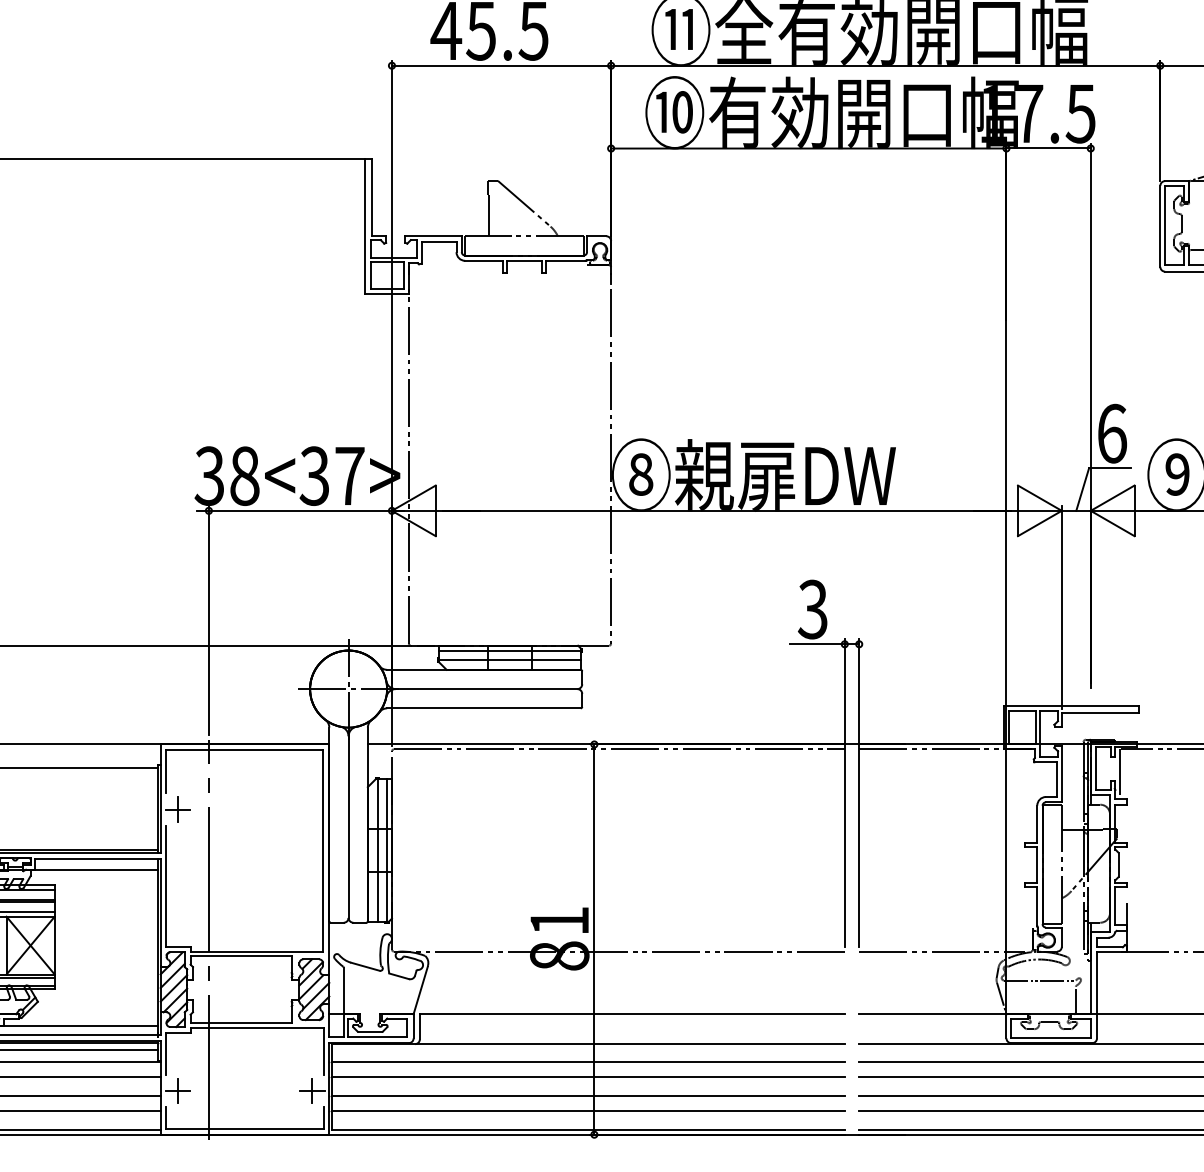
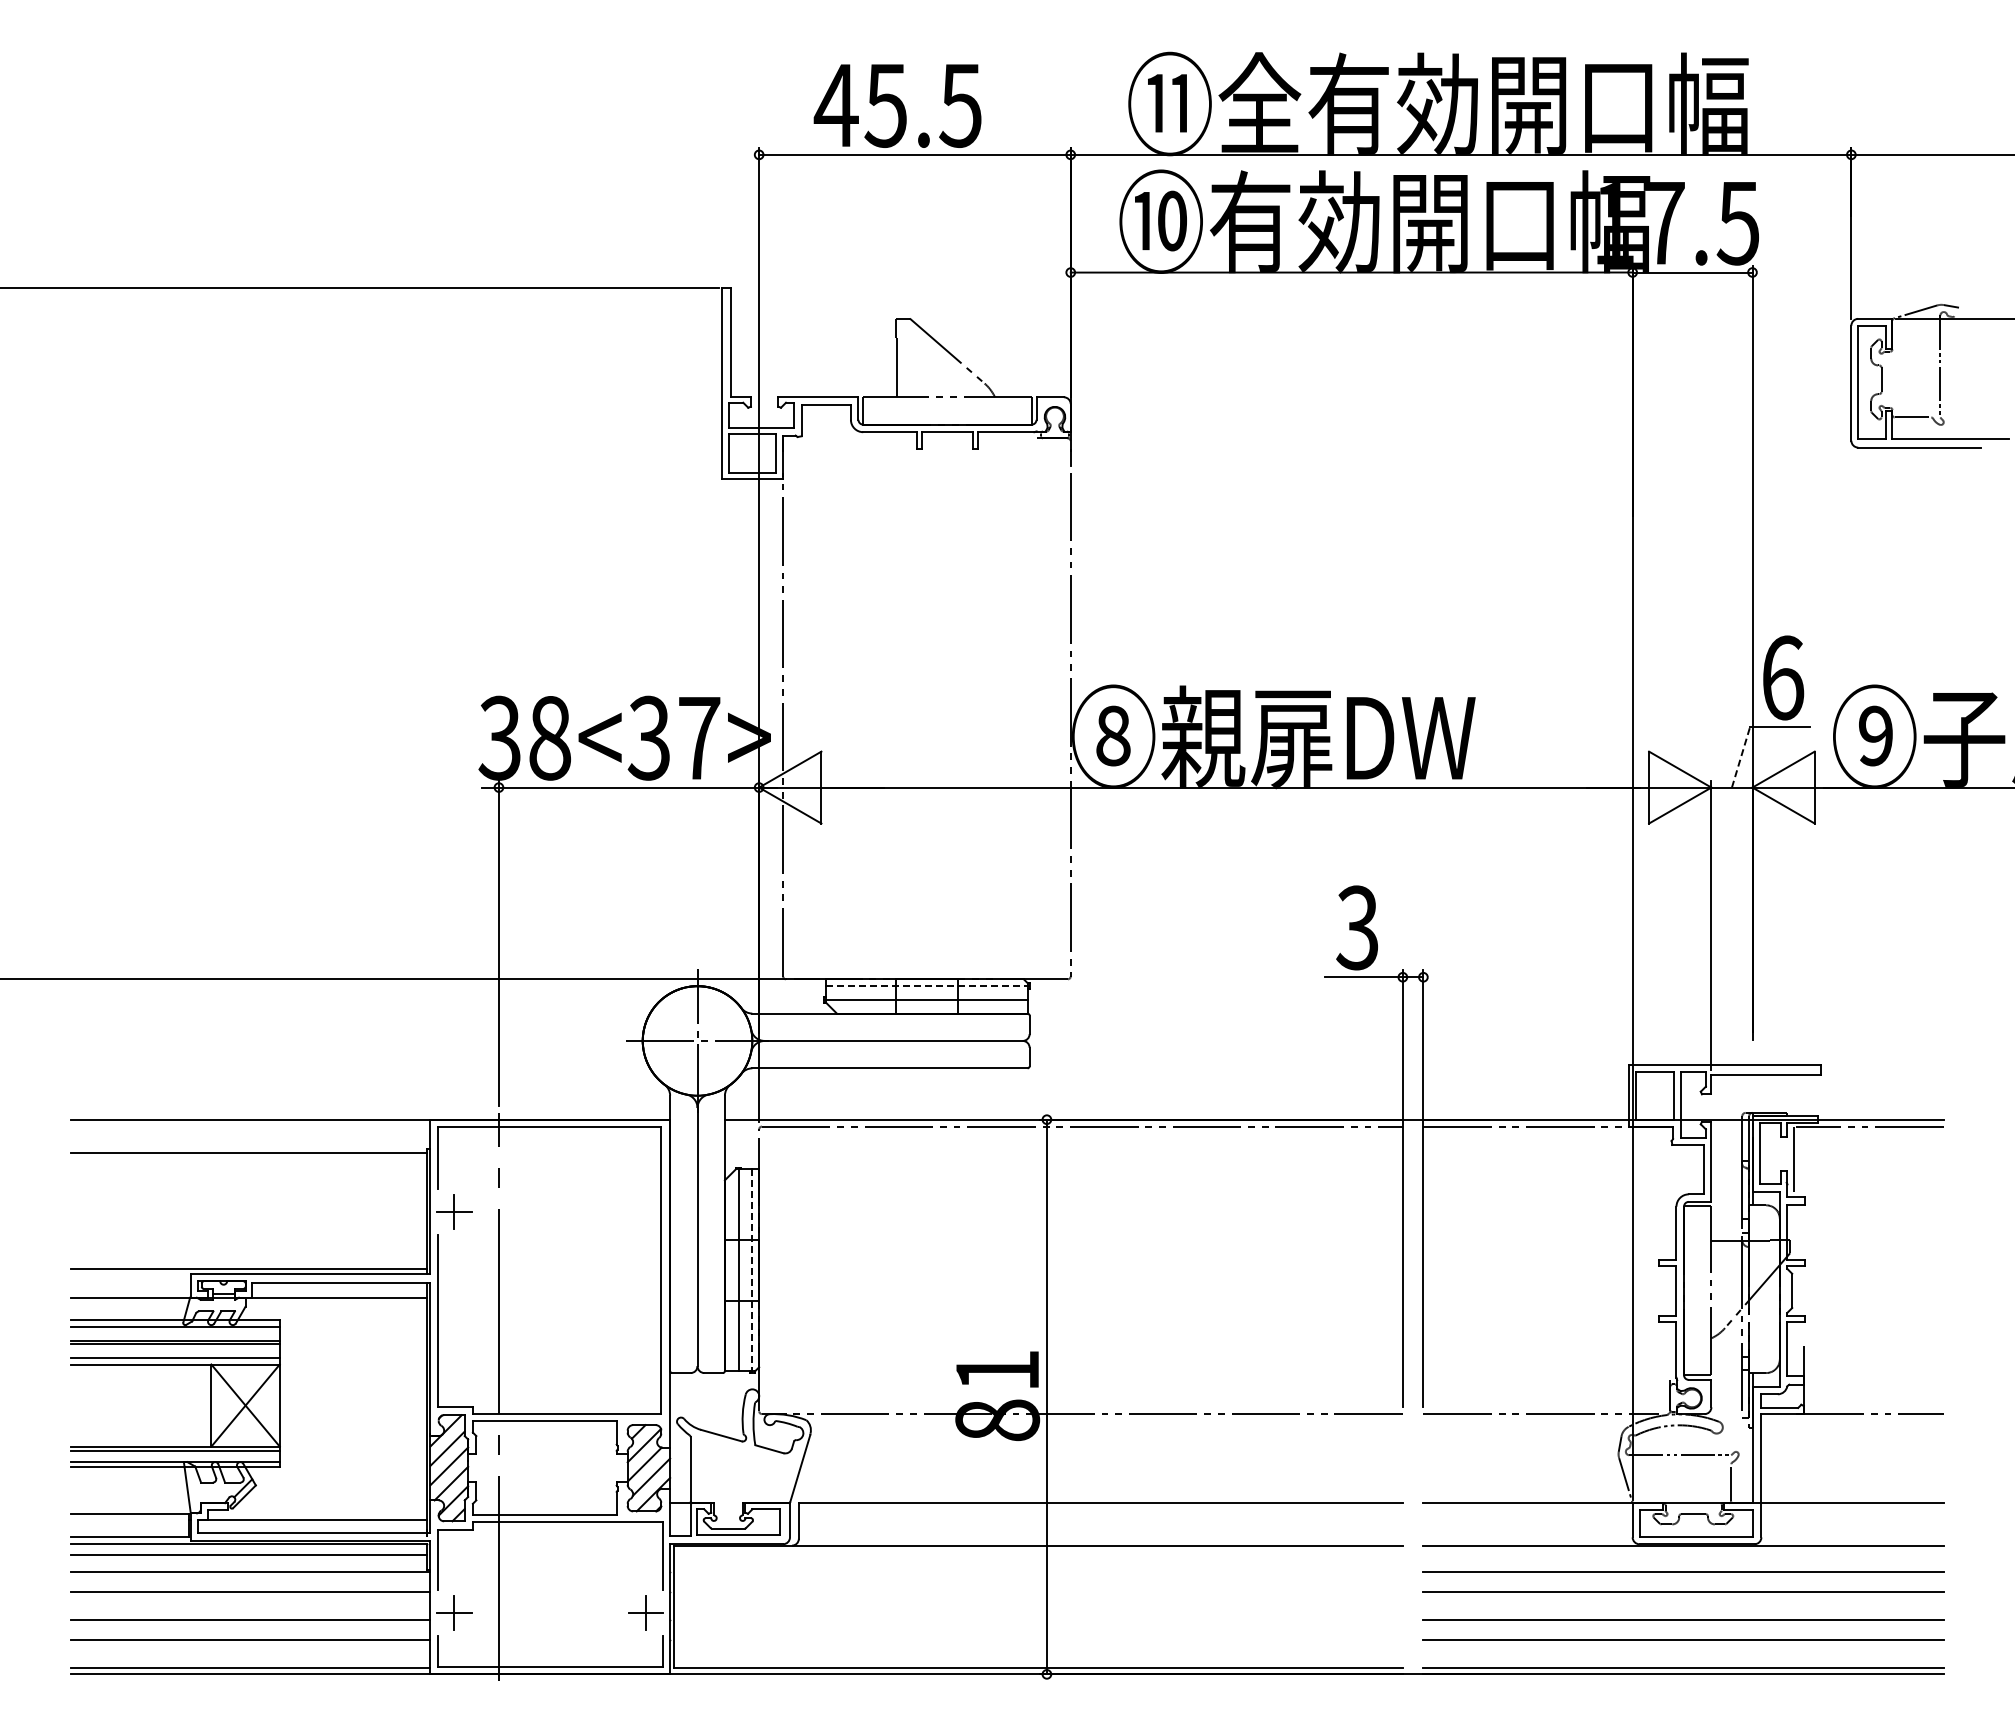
line: (1083, 488) -> (1741, 756), solid -> dashed
line: (510, 650) -> (927, 986), solid -> dashed
line: (387, 851) -> (752, 1271), solid -> dashed
line: (587, 1062) -> (1037, 1571), removed
line: (587, 1077) -> (1037, 1592), removed
line: (587, 1096) -> (1037, 1619), removed
line: (587, 1110) -> (1037, 1640), removed

